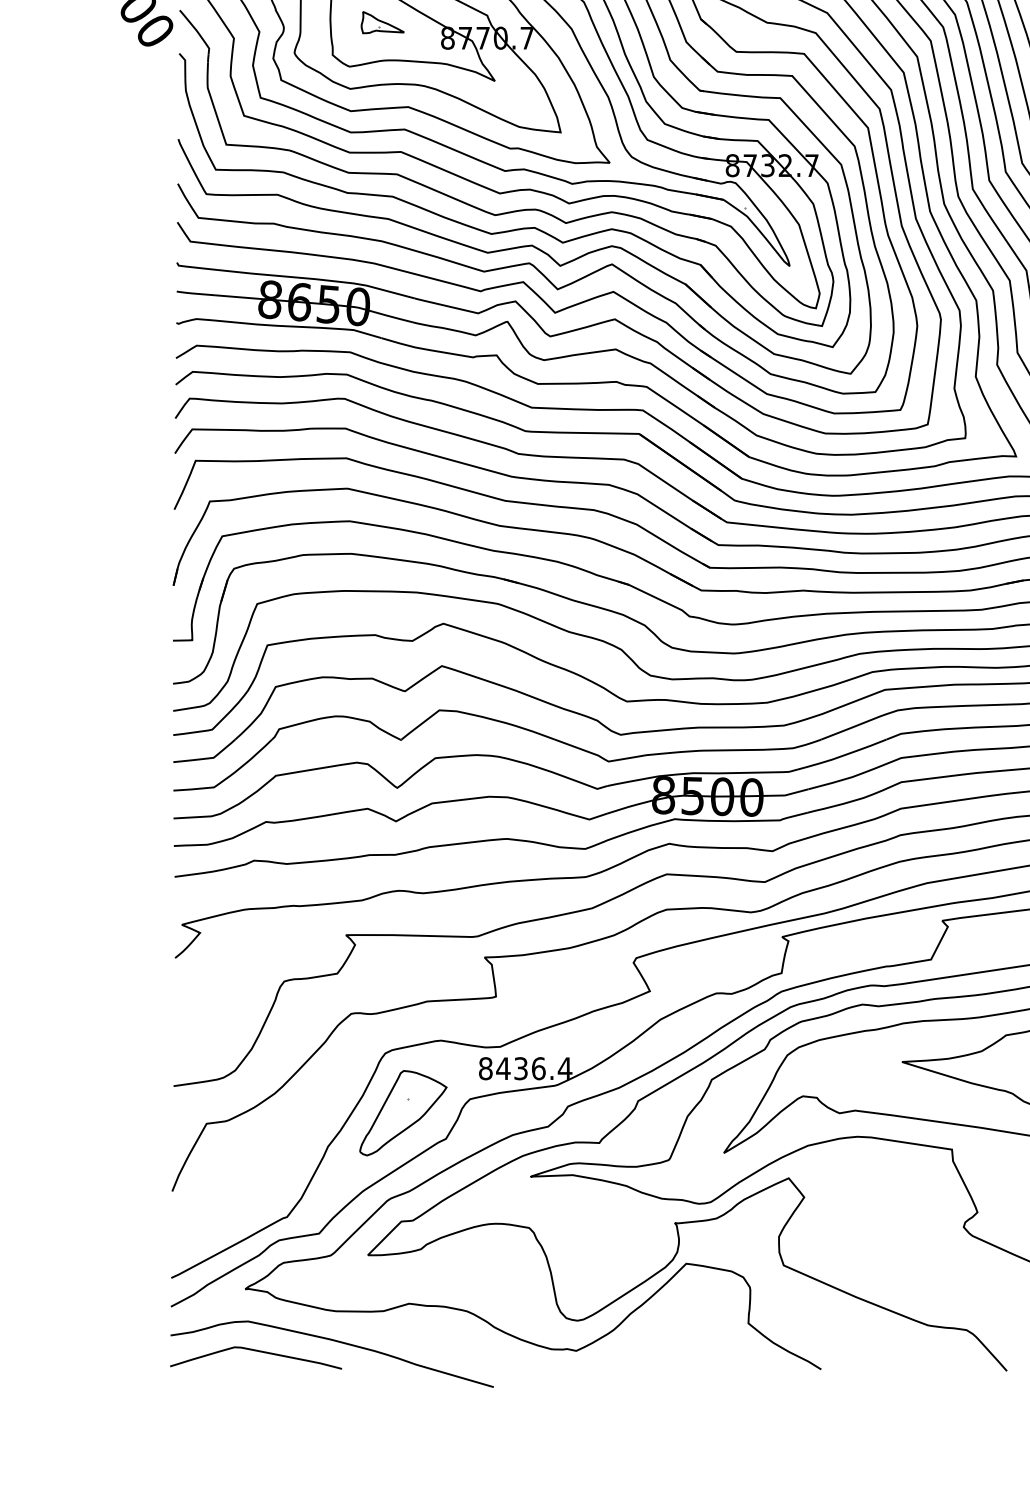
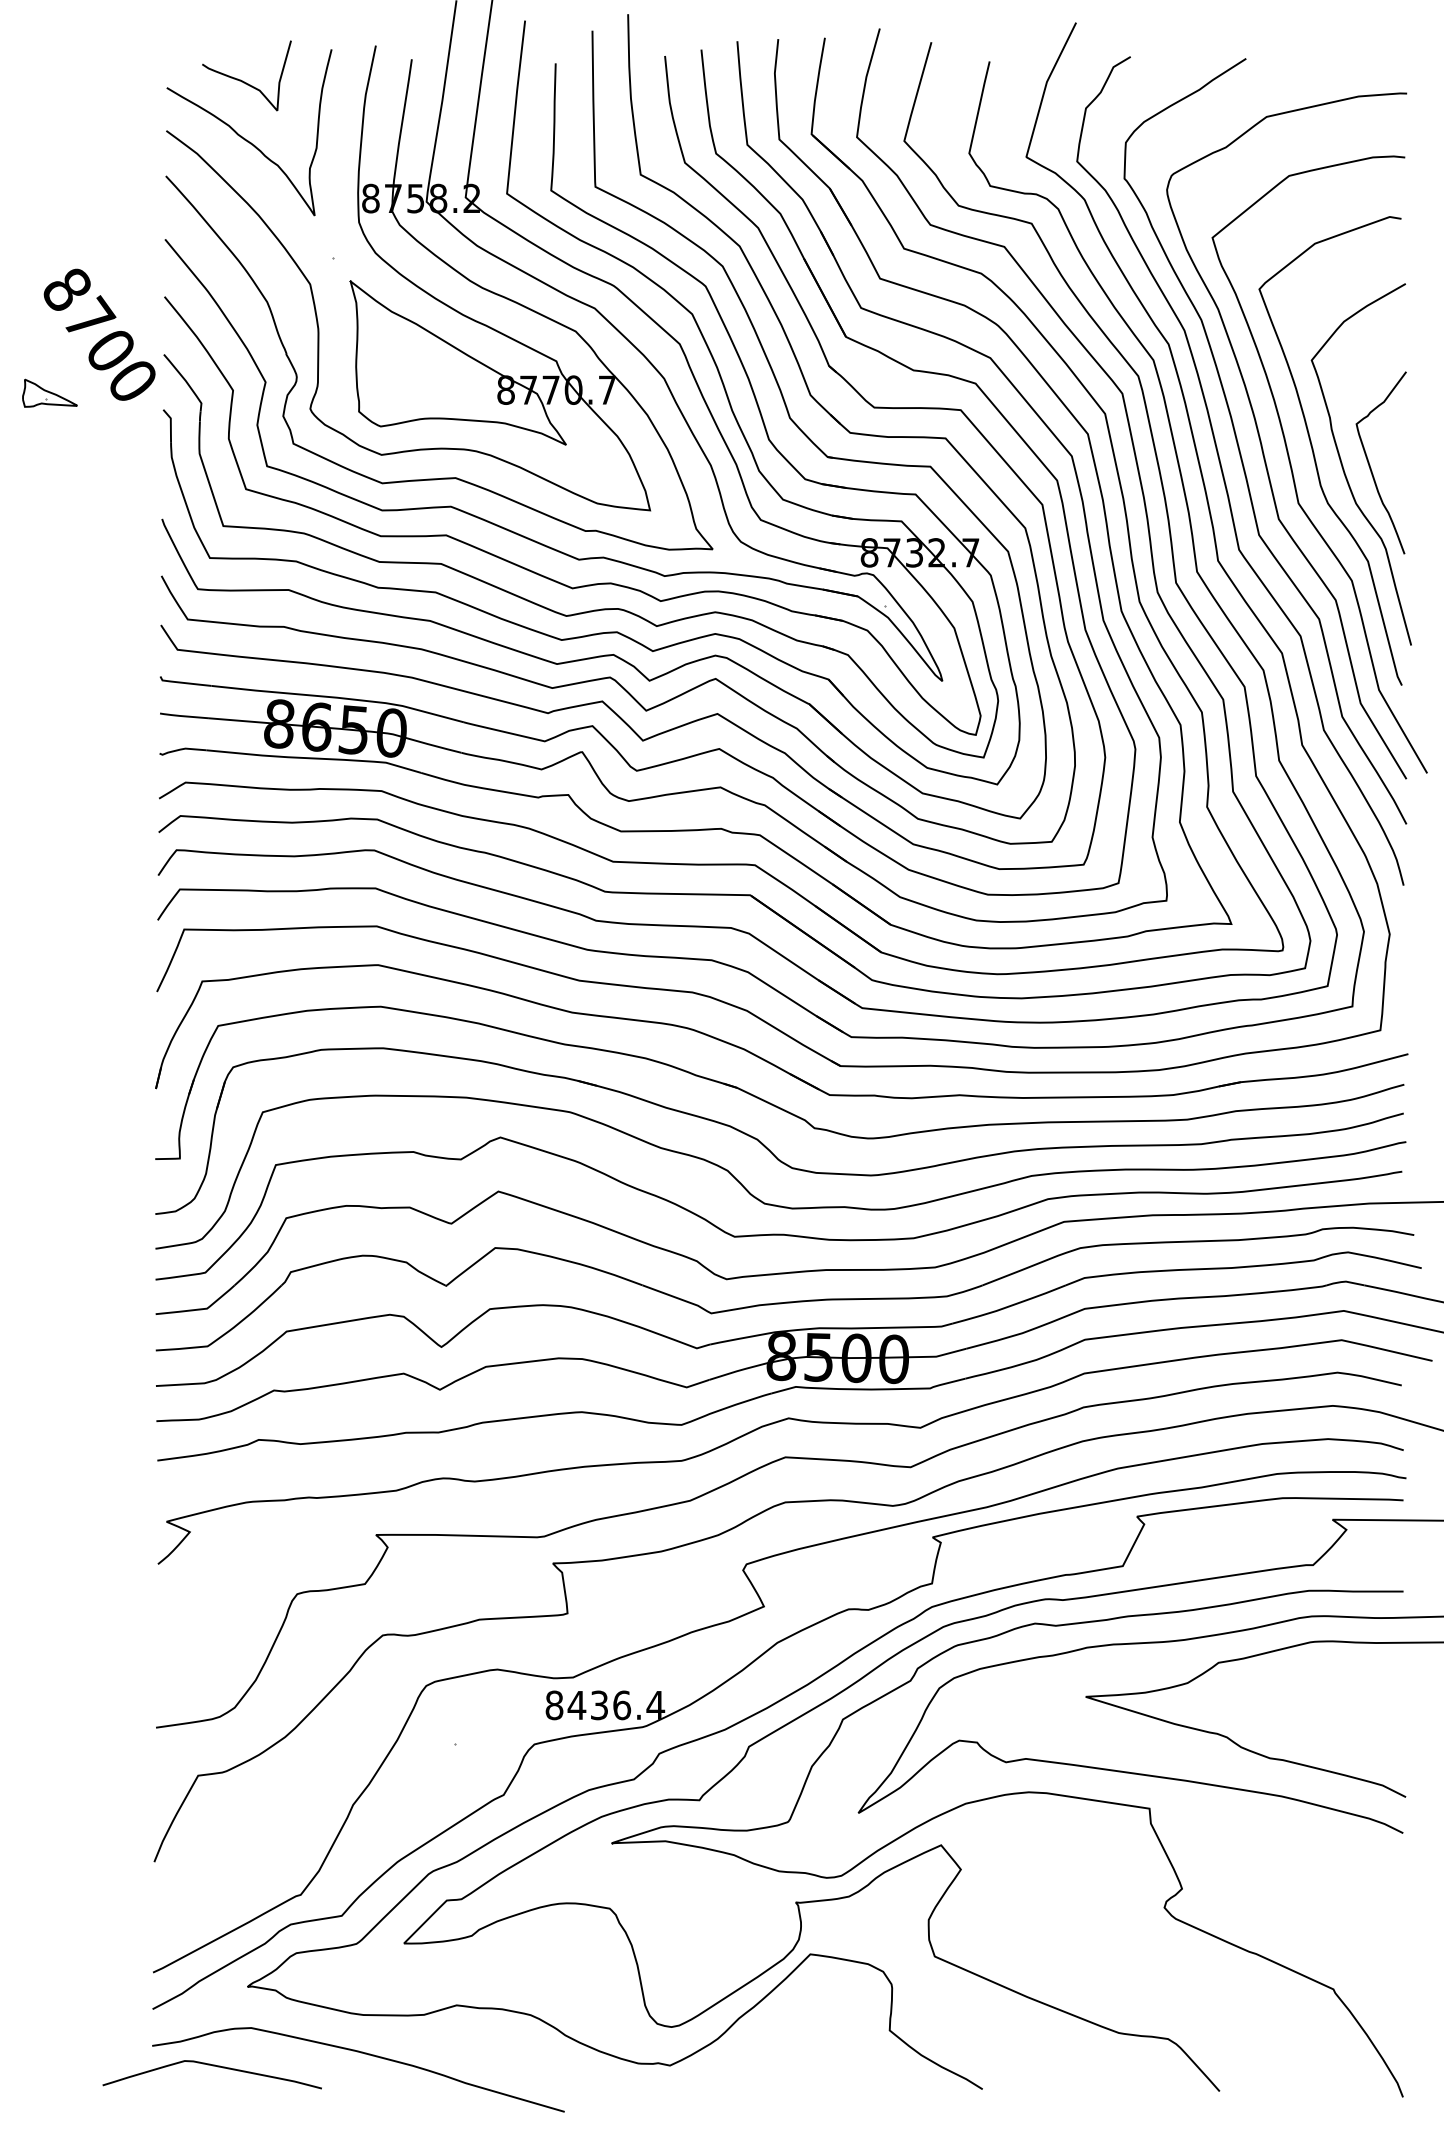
part: (382, 22) -> (49, 392), moved
part: (403, 1112) -> (449, 1761), removed
curve: (256, 1351) -> (212, 2066), moved

